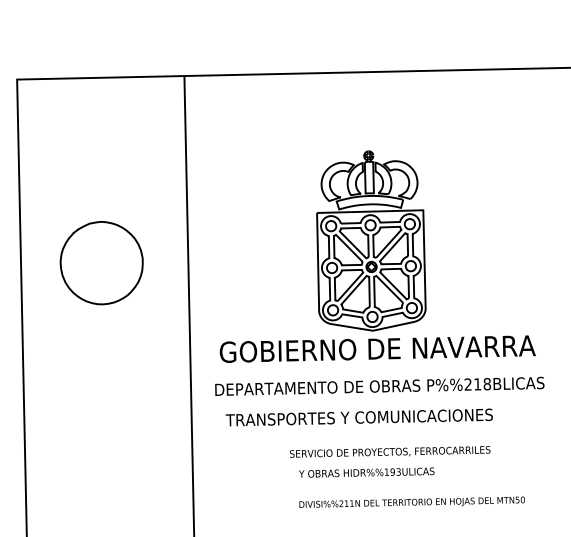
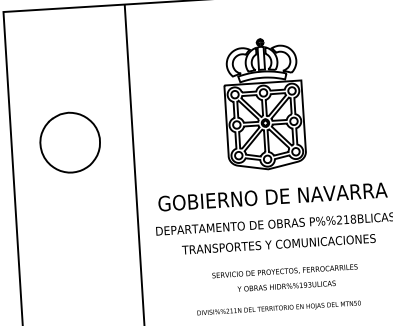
part: (371, 240) -> (264, 103), moved
text: (358, 417) -> (278, 244), moved
text: (366, 472) -> (286, 286), moved
text: (411, 501) -> (278, 307), moved

